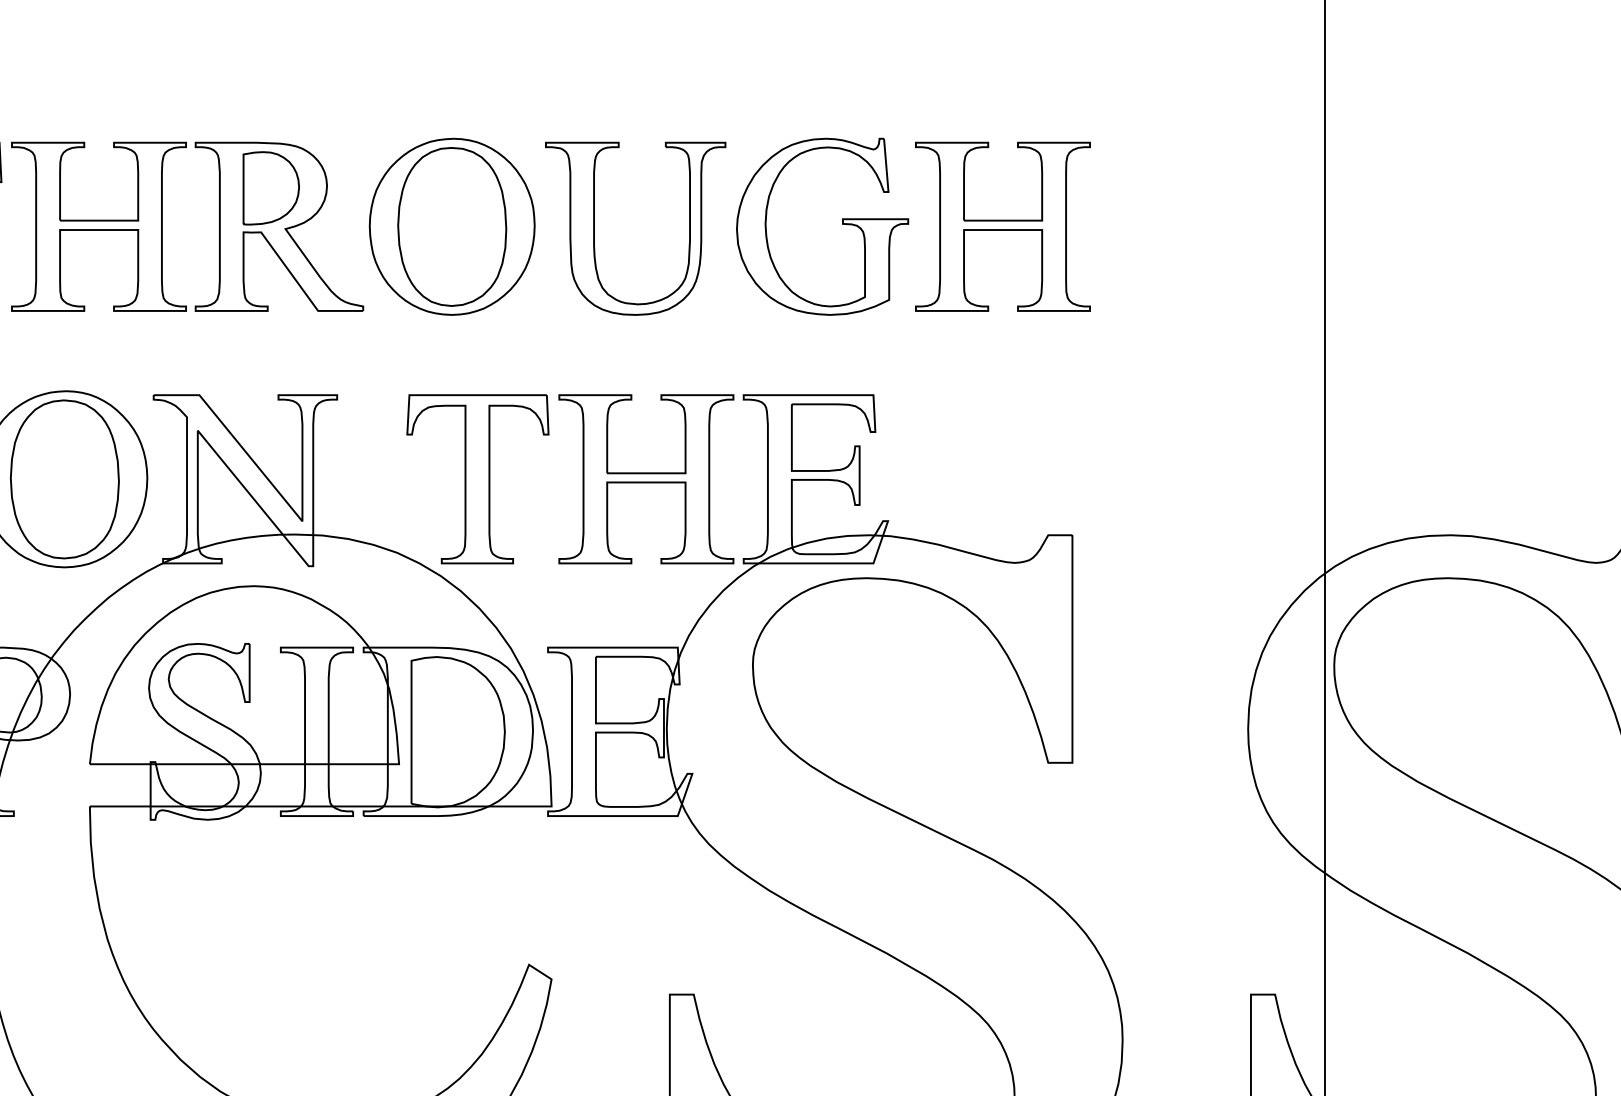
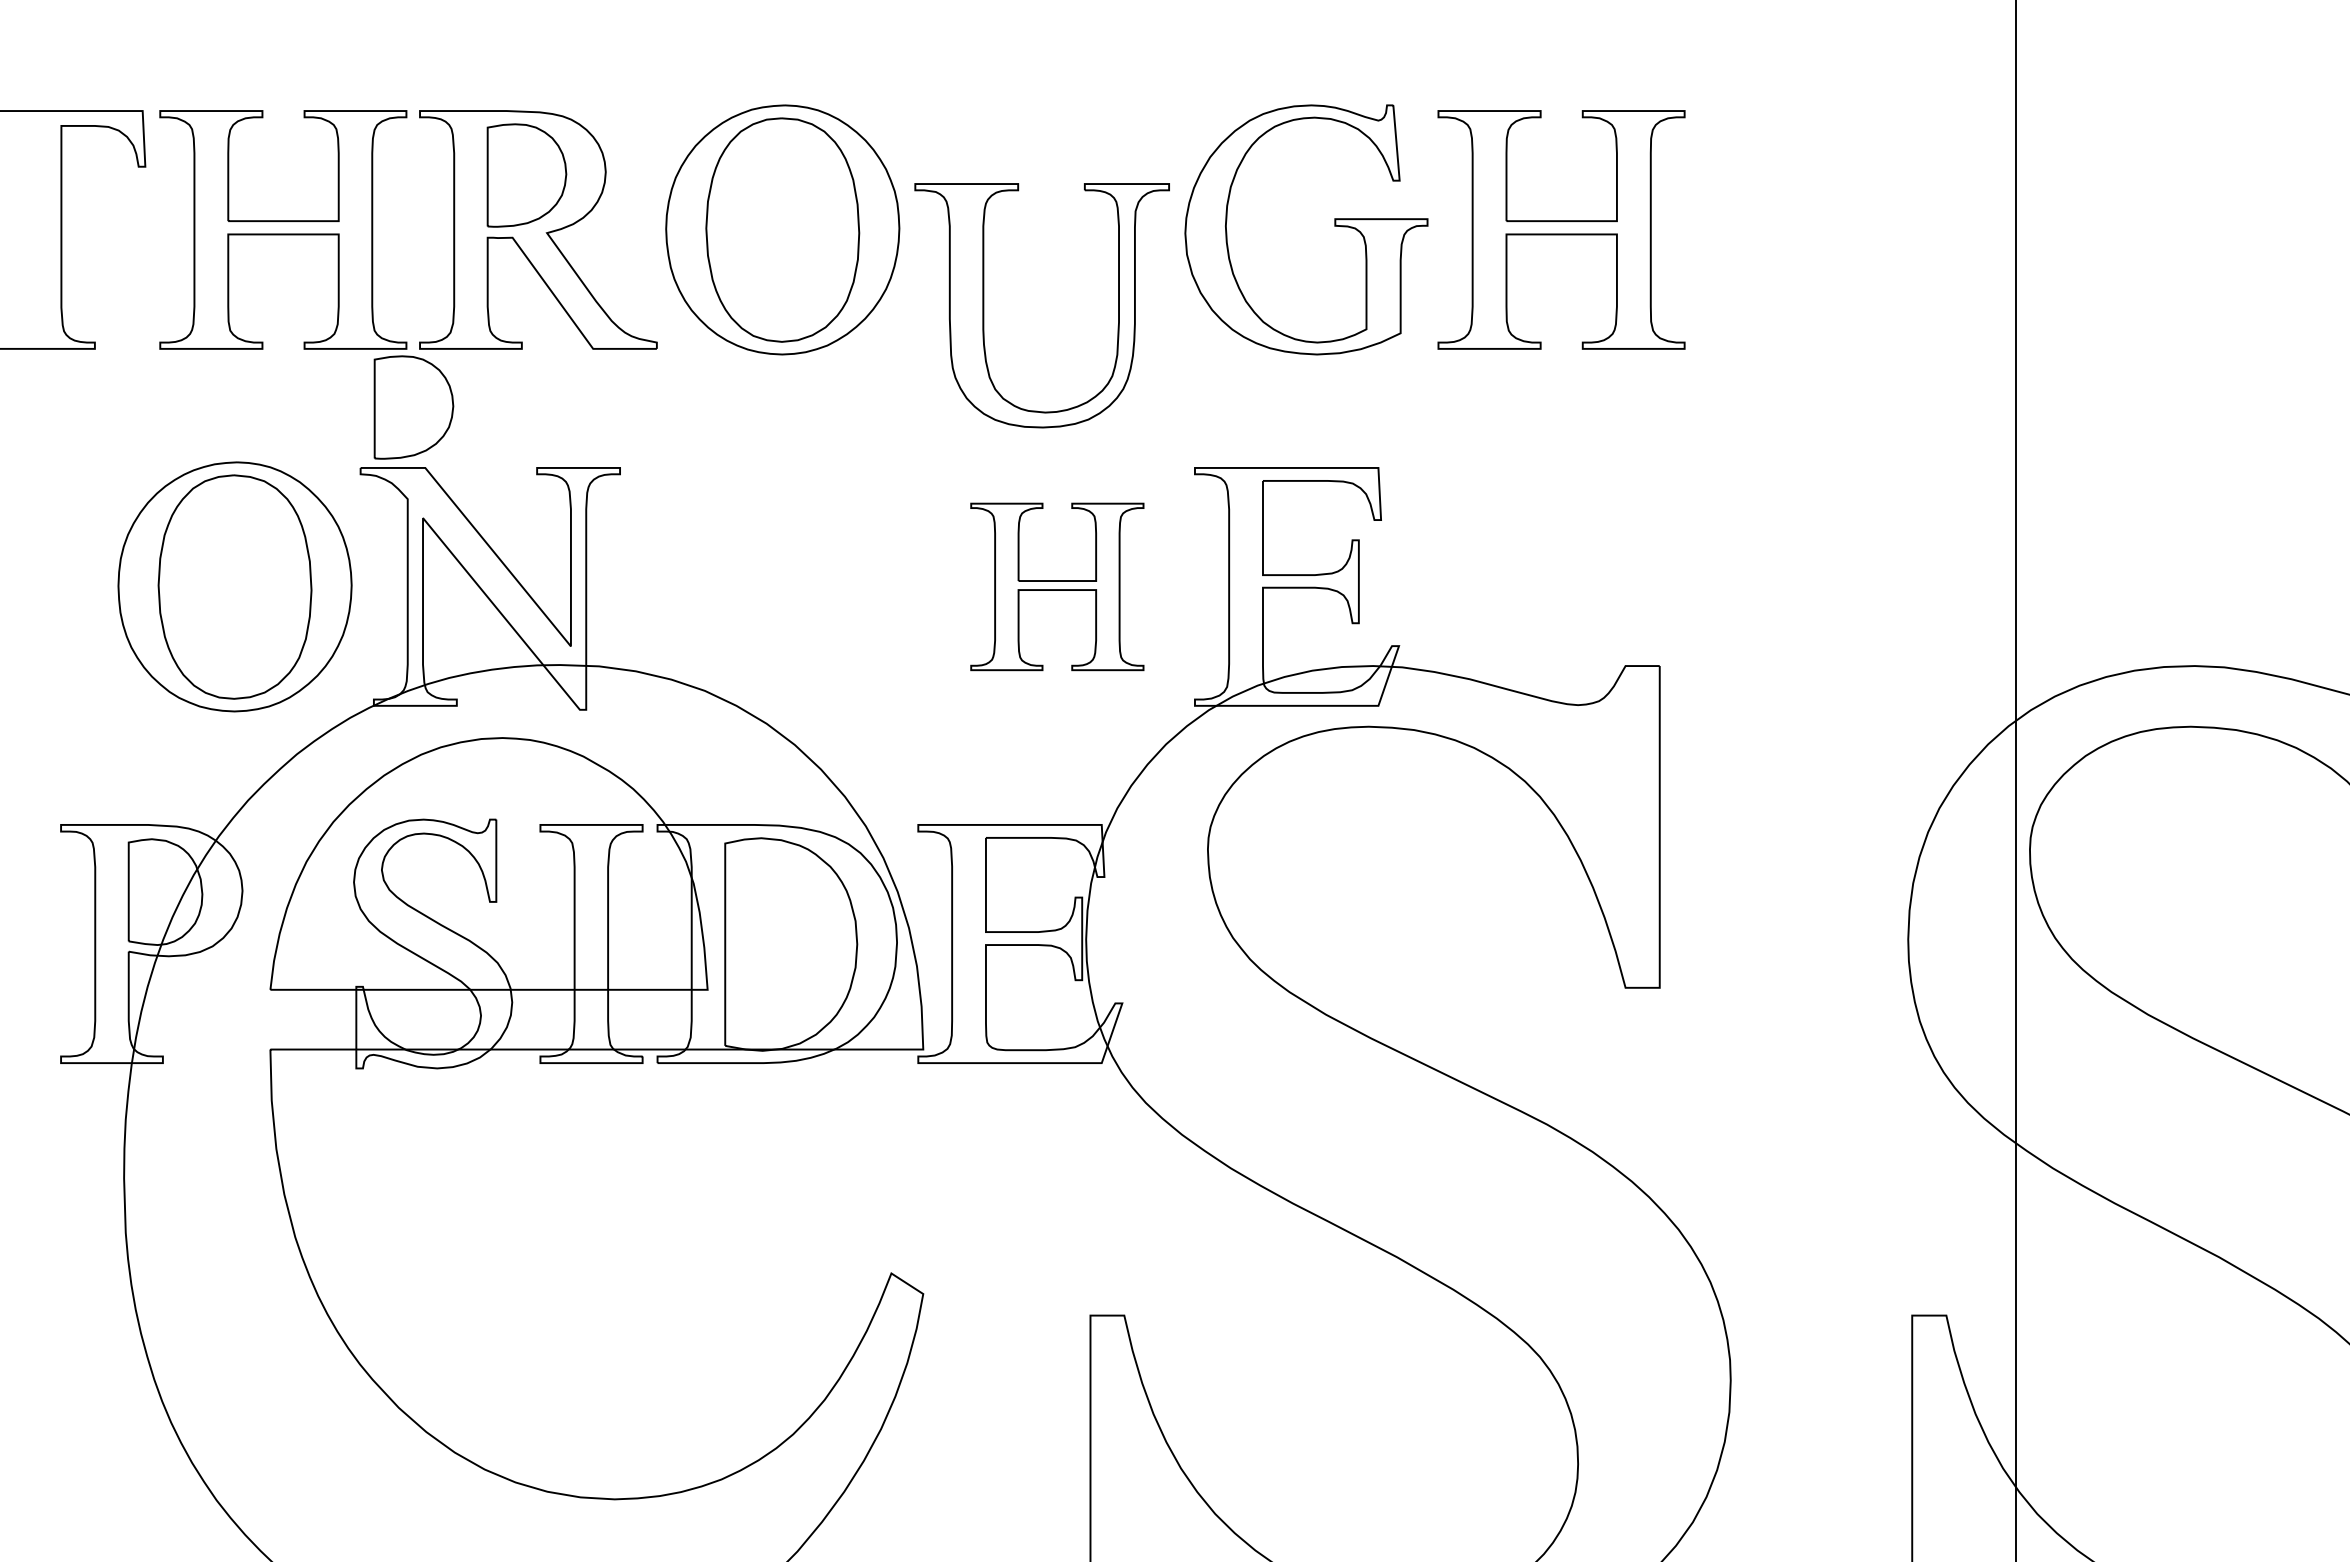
part: (594, 228) -> (984, 305), moved
part: (191, 352) -> (413, 407), added
part: (477, 479) -> (818, 586), removed
part: (646, 479) -> (1057, 586), size x0.7

